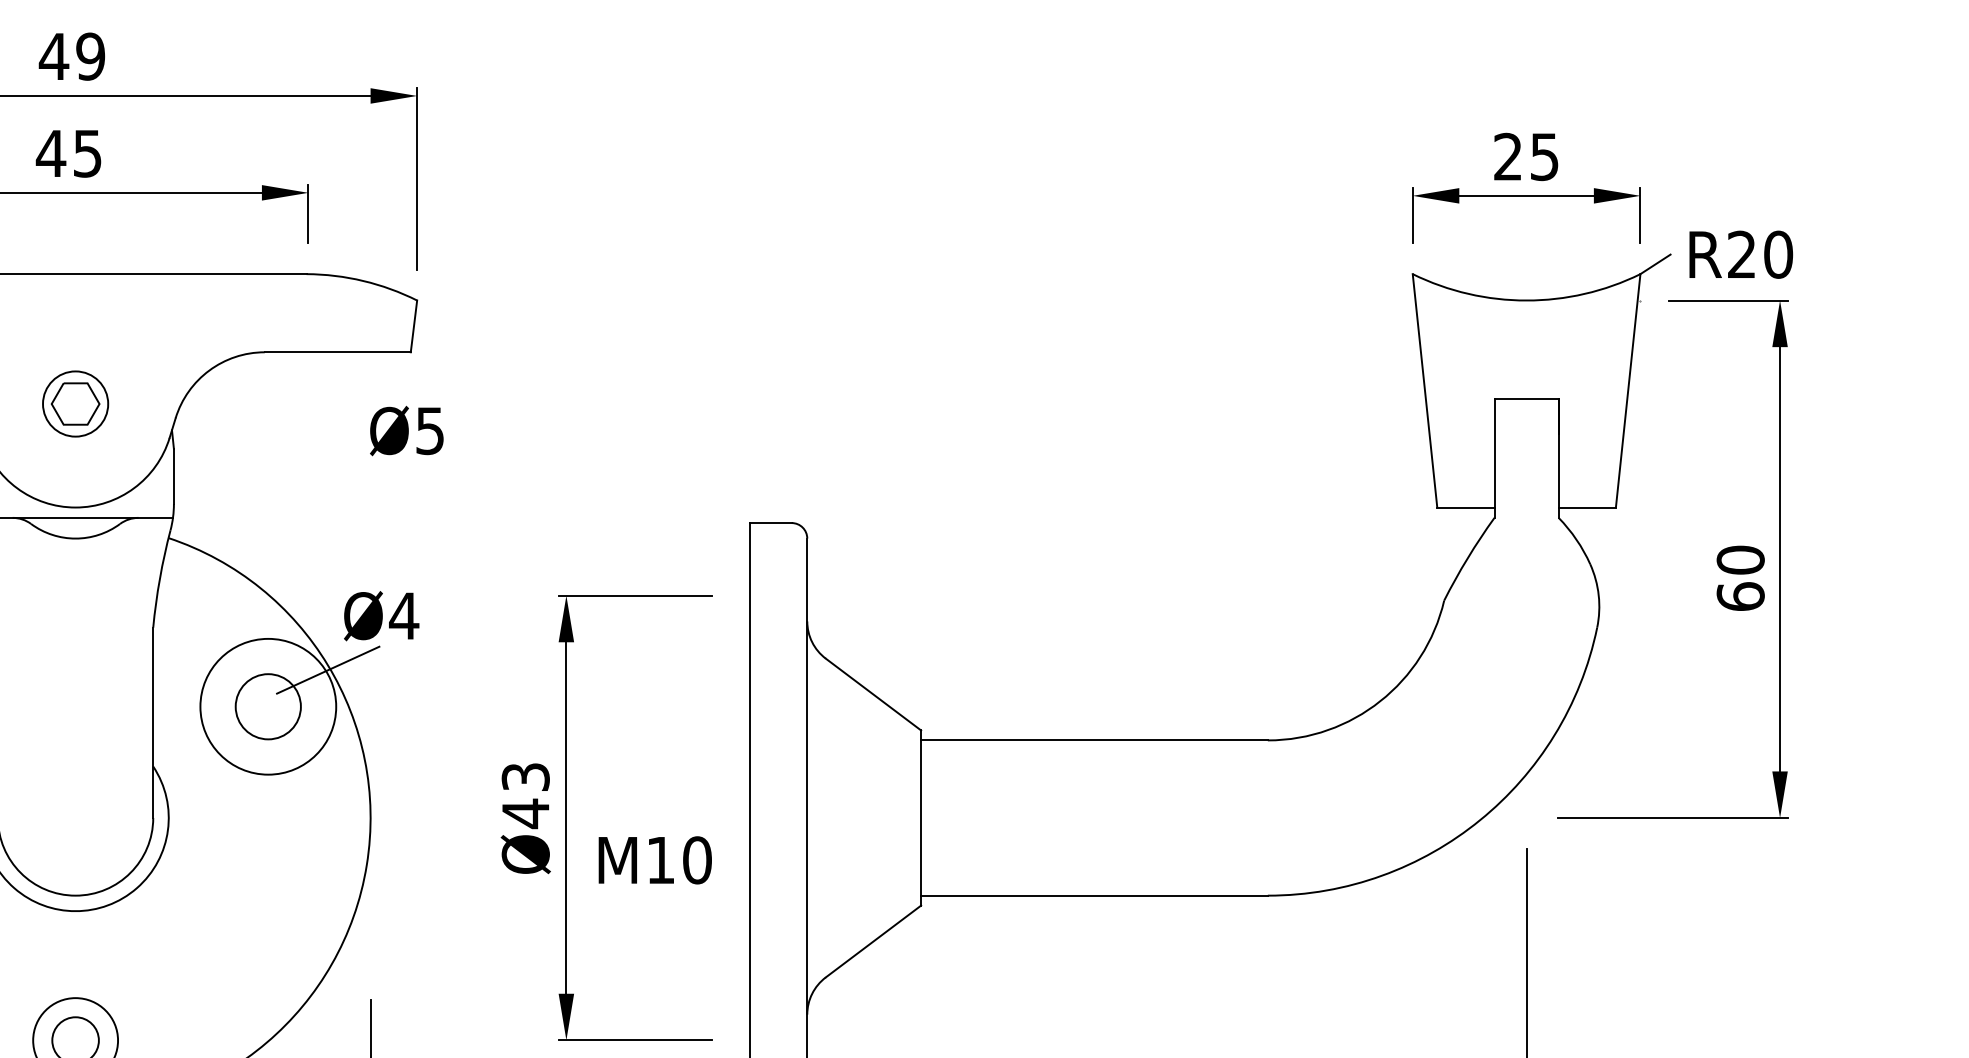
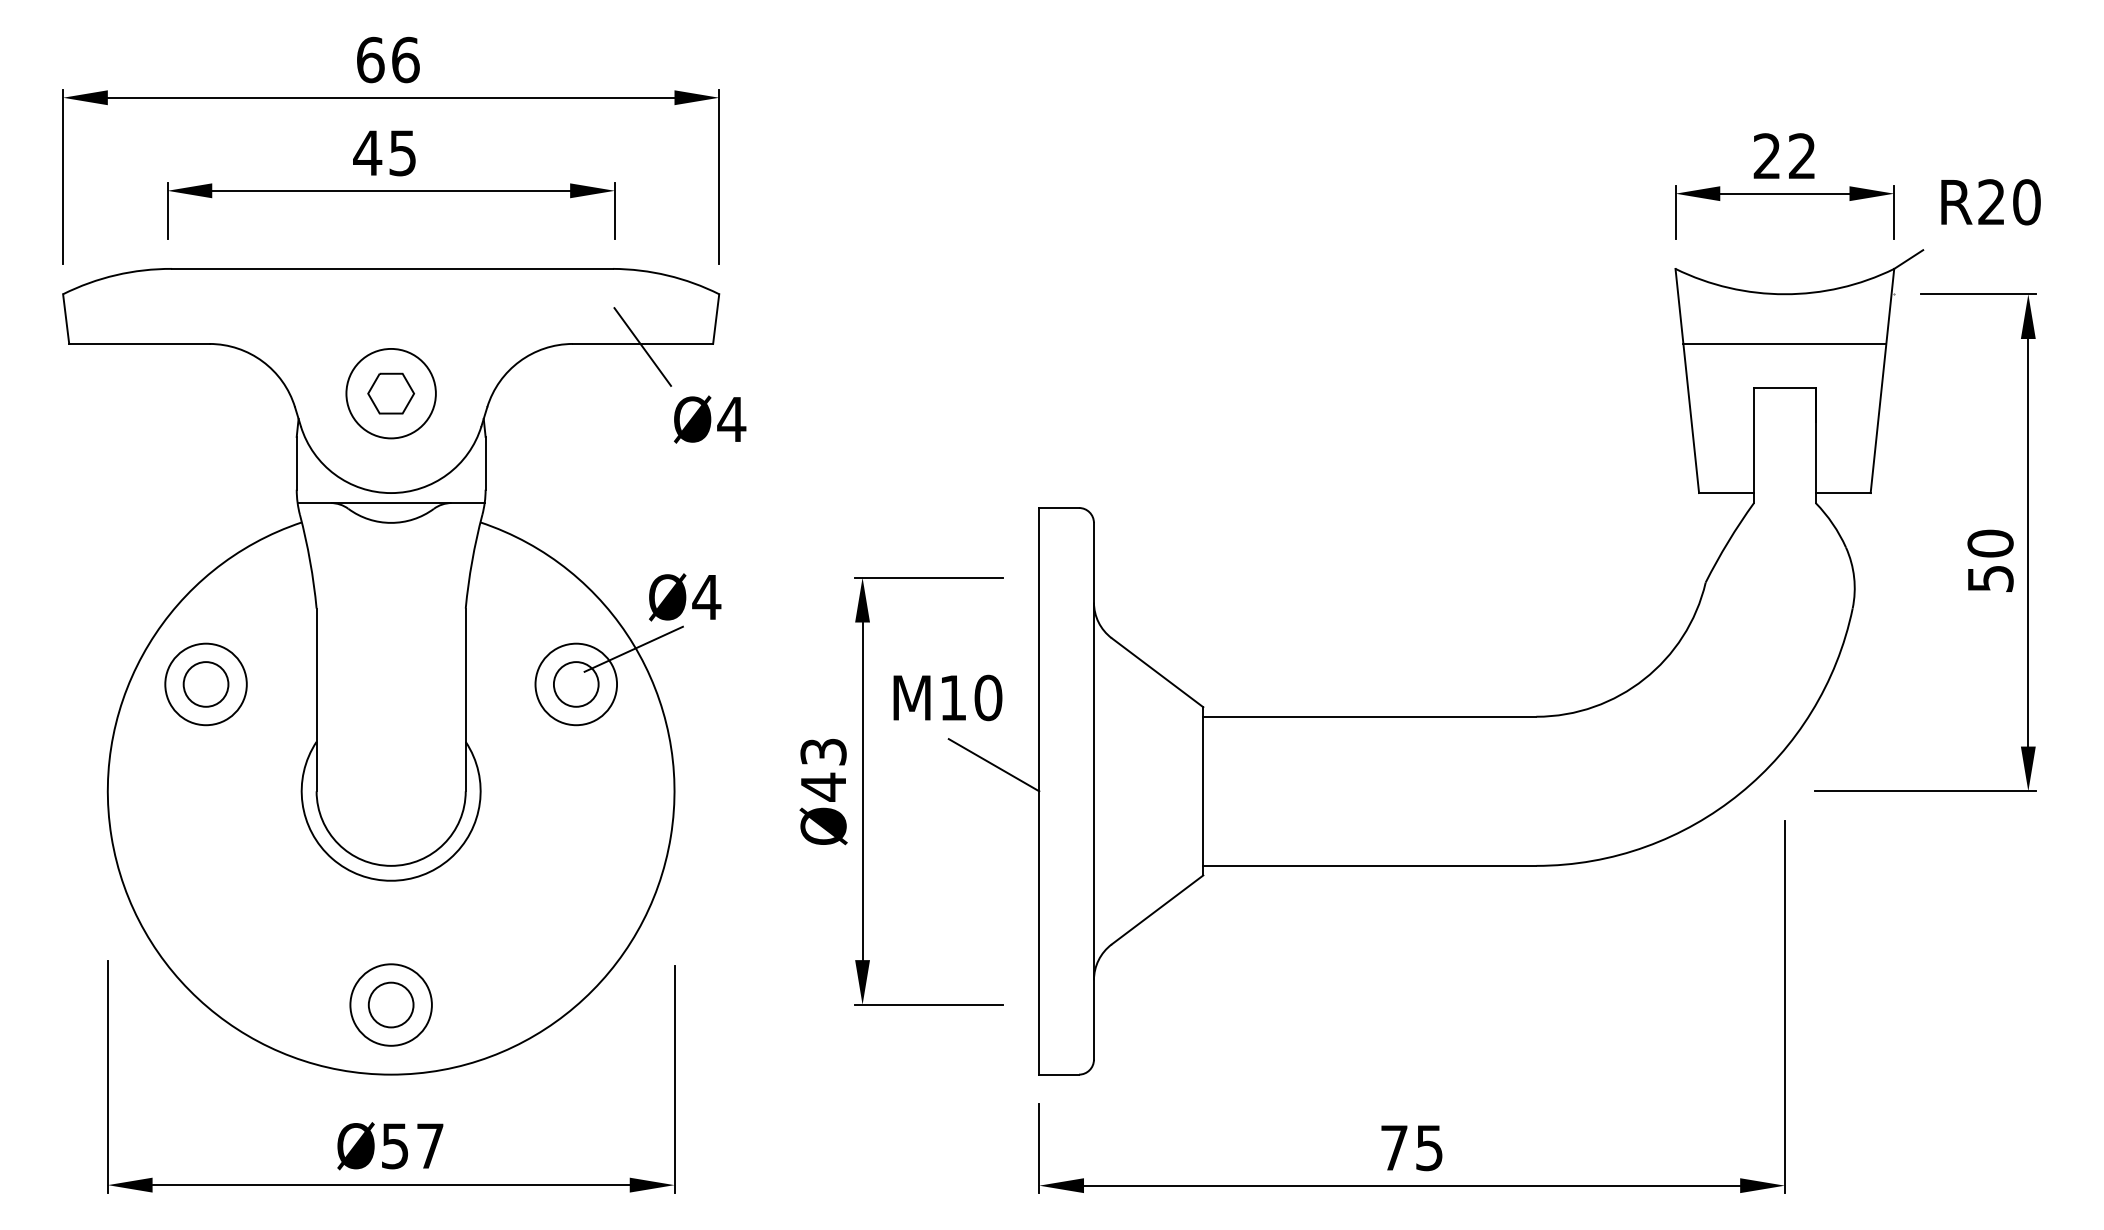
text: (71, 56) -> (387, 59), 49 -> 66
text: (1544, 157) -> (1802, 156), 25 -> 22
text: (1740, 254) -> (1990, 202), moved
line: (1526, 351) -> (1784, 343), added
line: (337, 354) -> (642, 346), added
circle: (74, 403) -> (390, 393), size x1.43
text: (429, 430) -> (731, 419), Ø5 -> Ø4
text: (1740, 596) -> (1990, 578), 60 -> 50
circle: (267, 706) -> (575, 684), size x0.71
circle: (268, 706) -> (576, 684), size x0.62
line: (702, 791) -> (993, 765), added
text: (654, 859) -> (947, 697), moved

